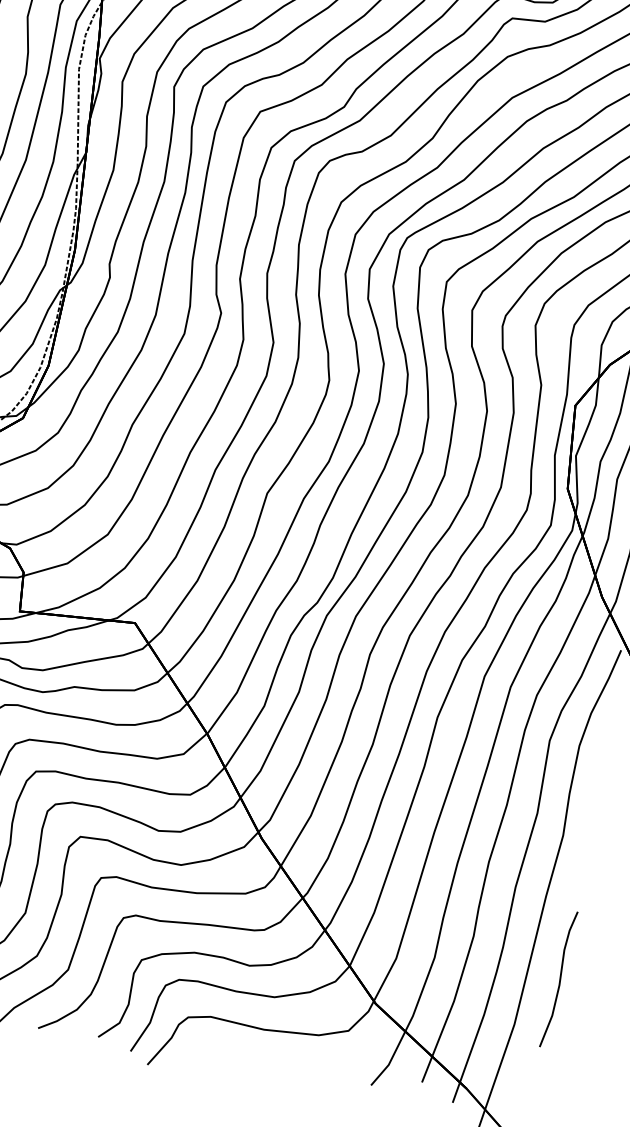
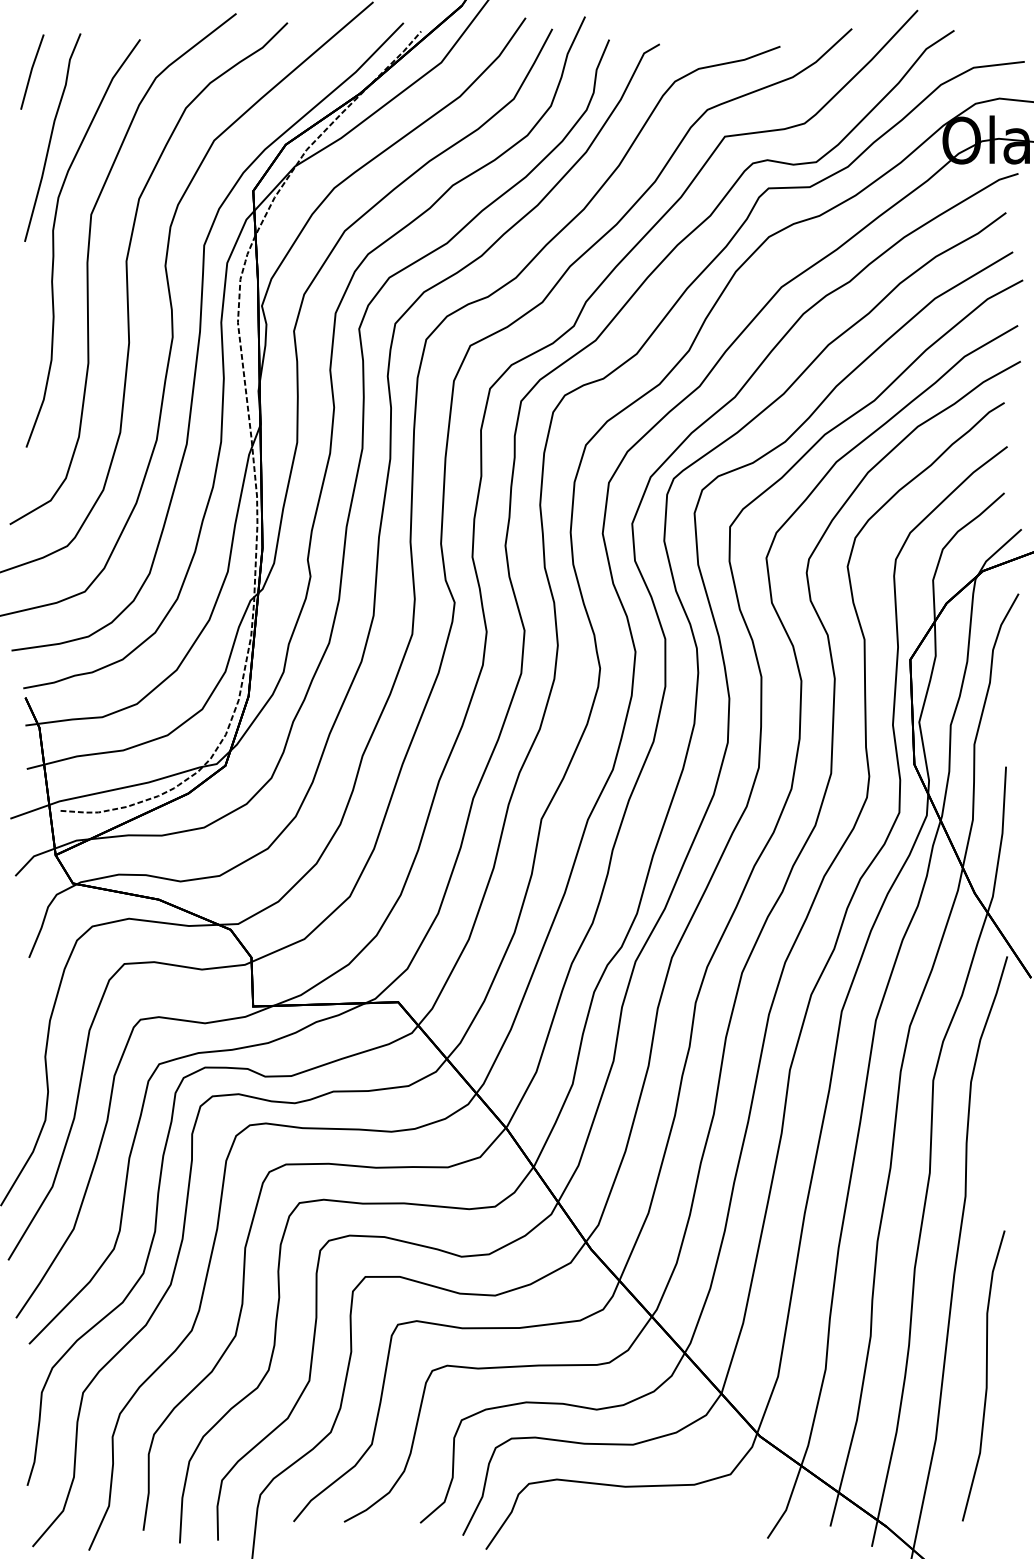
part: (558, 979) -> (983, 1375), size x1.67

